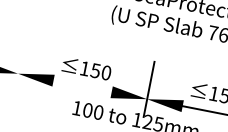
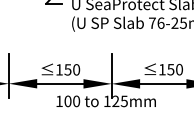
line: (19, 63) -> (8, 75), added
line: (82, 86) -> (60, 83), added

